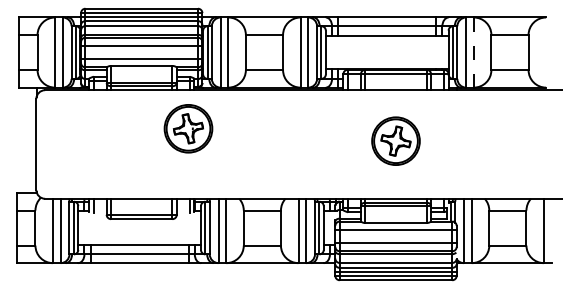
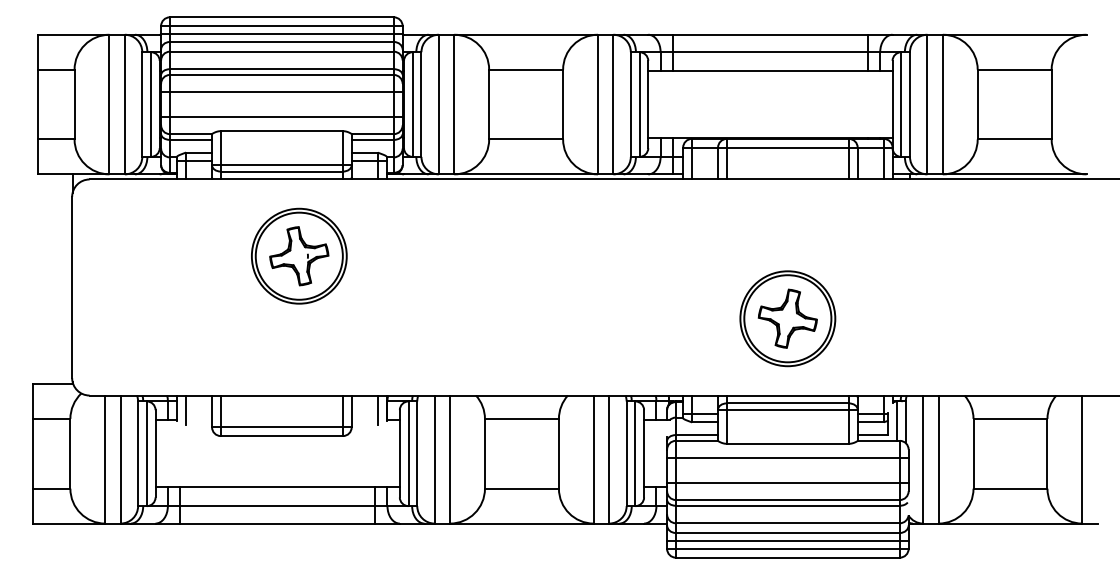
line: (473, 52) -> (942, 104), dashed -> solid
part: (188, 128) -> (299, 255), moved
part: (395, 140) -> (786, 317), moved

